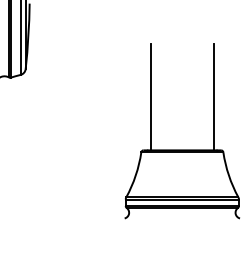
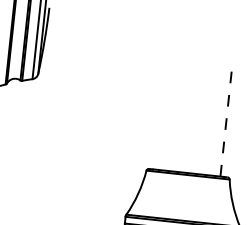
line: (150, 97) -> (161, 116), removed
line: (214, 97) -> (226, 123), solid -> dashed

